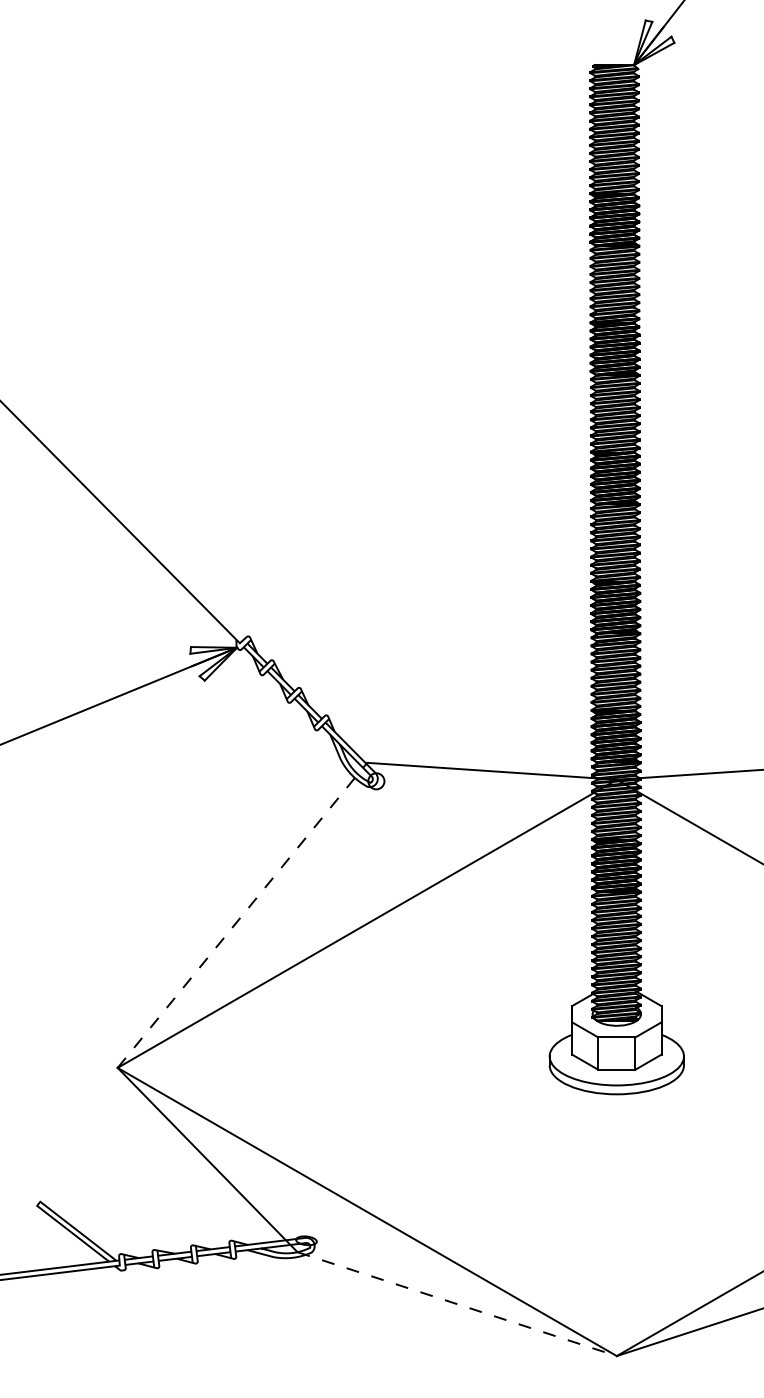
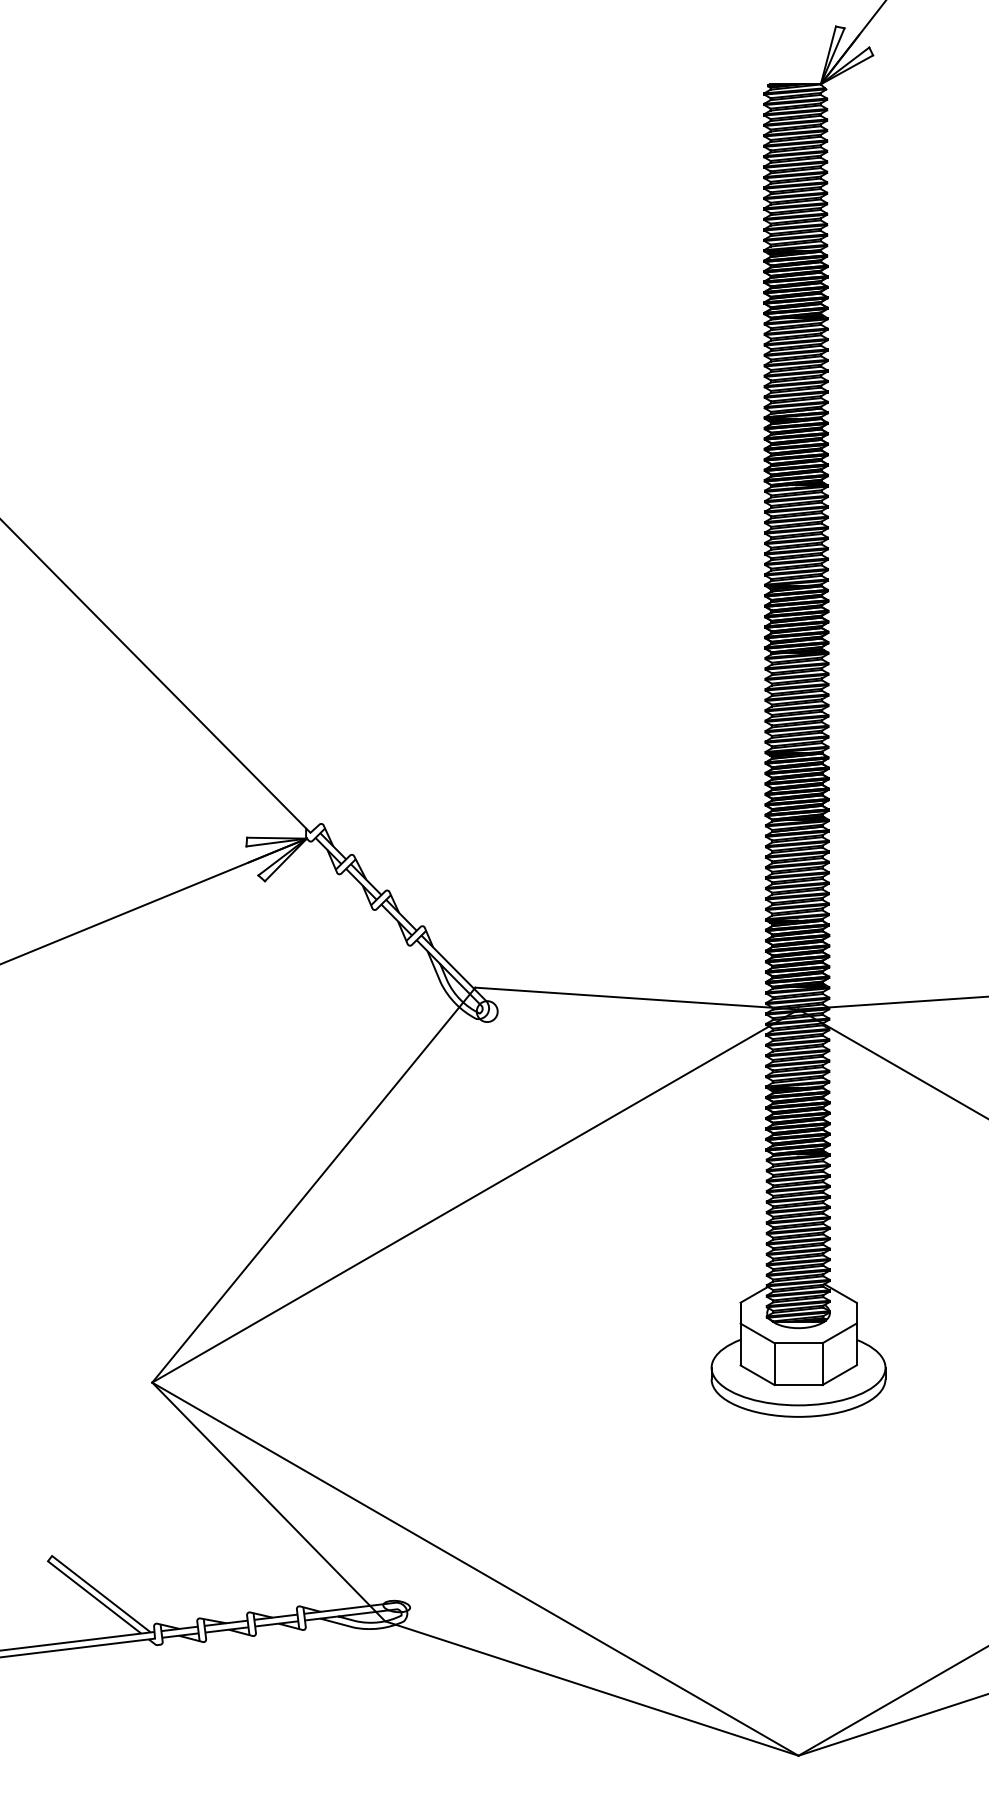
line: (242, 914) -> (313, 1184), dashed -> solid
line: (457, 1304) -> (592, 1689), dashed -> solid

